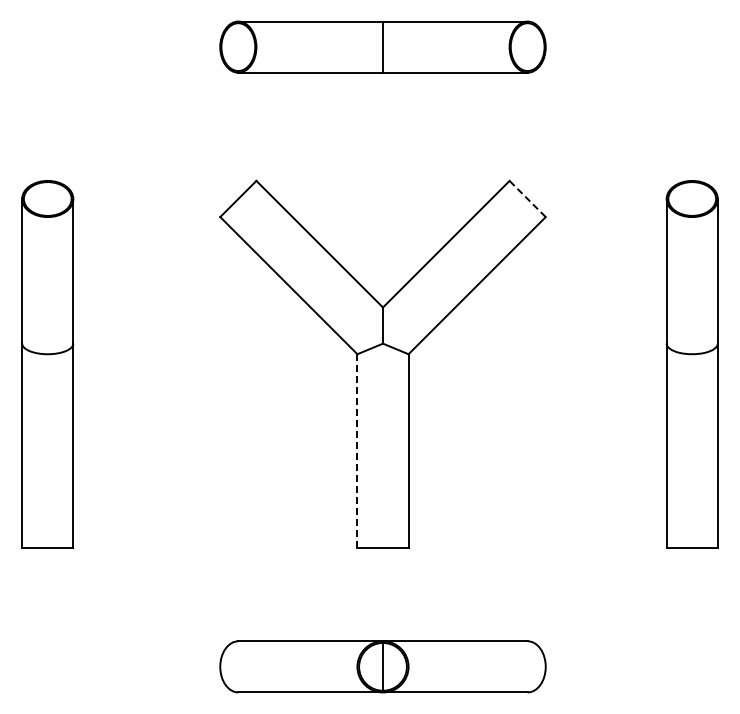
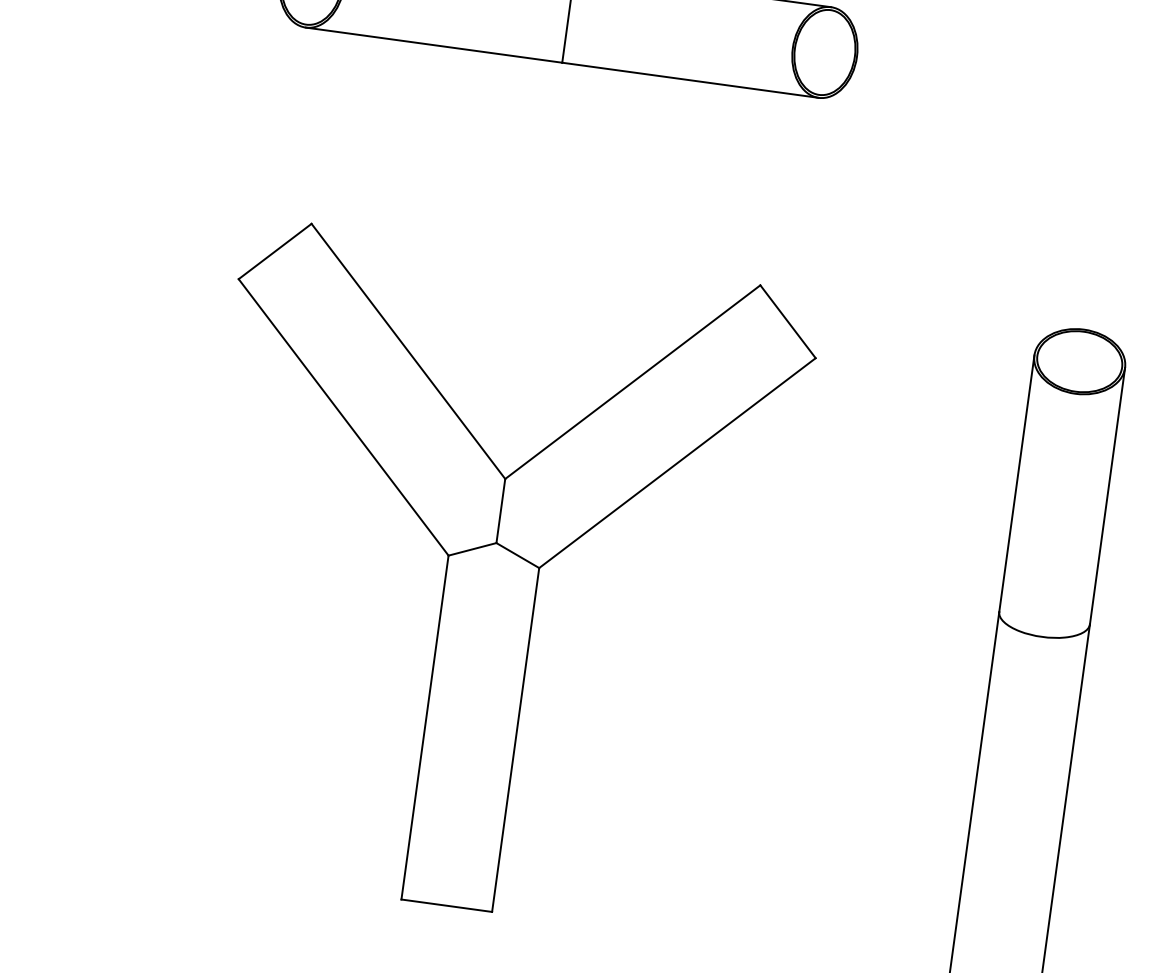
line: (527, 199) -> (787, 322), dashed -> solid
line: (357, 451) -> (425, 728), dashed -> solid

